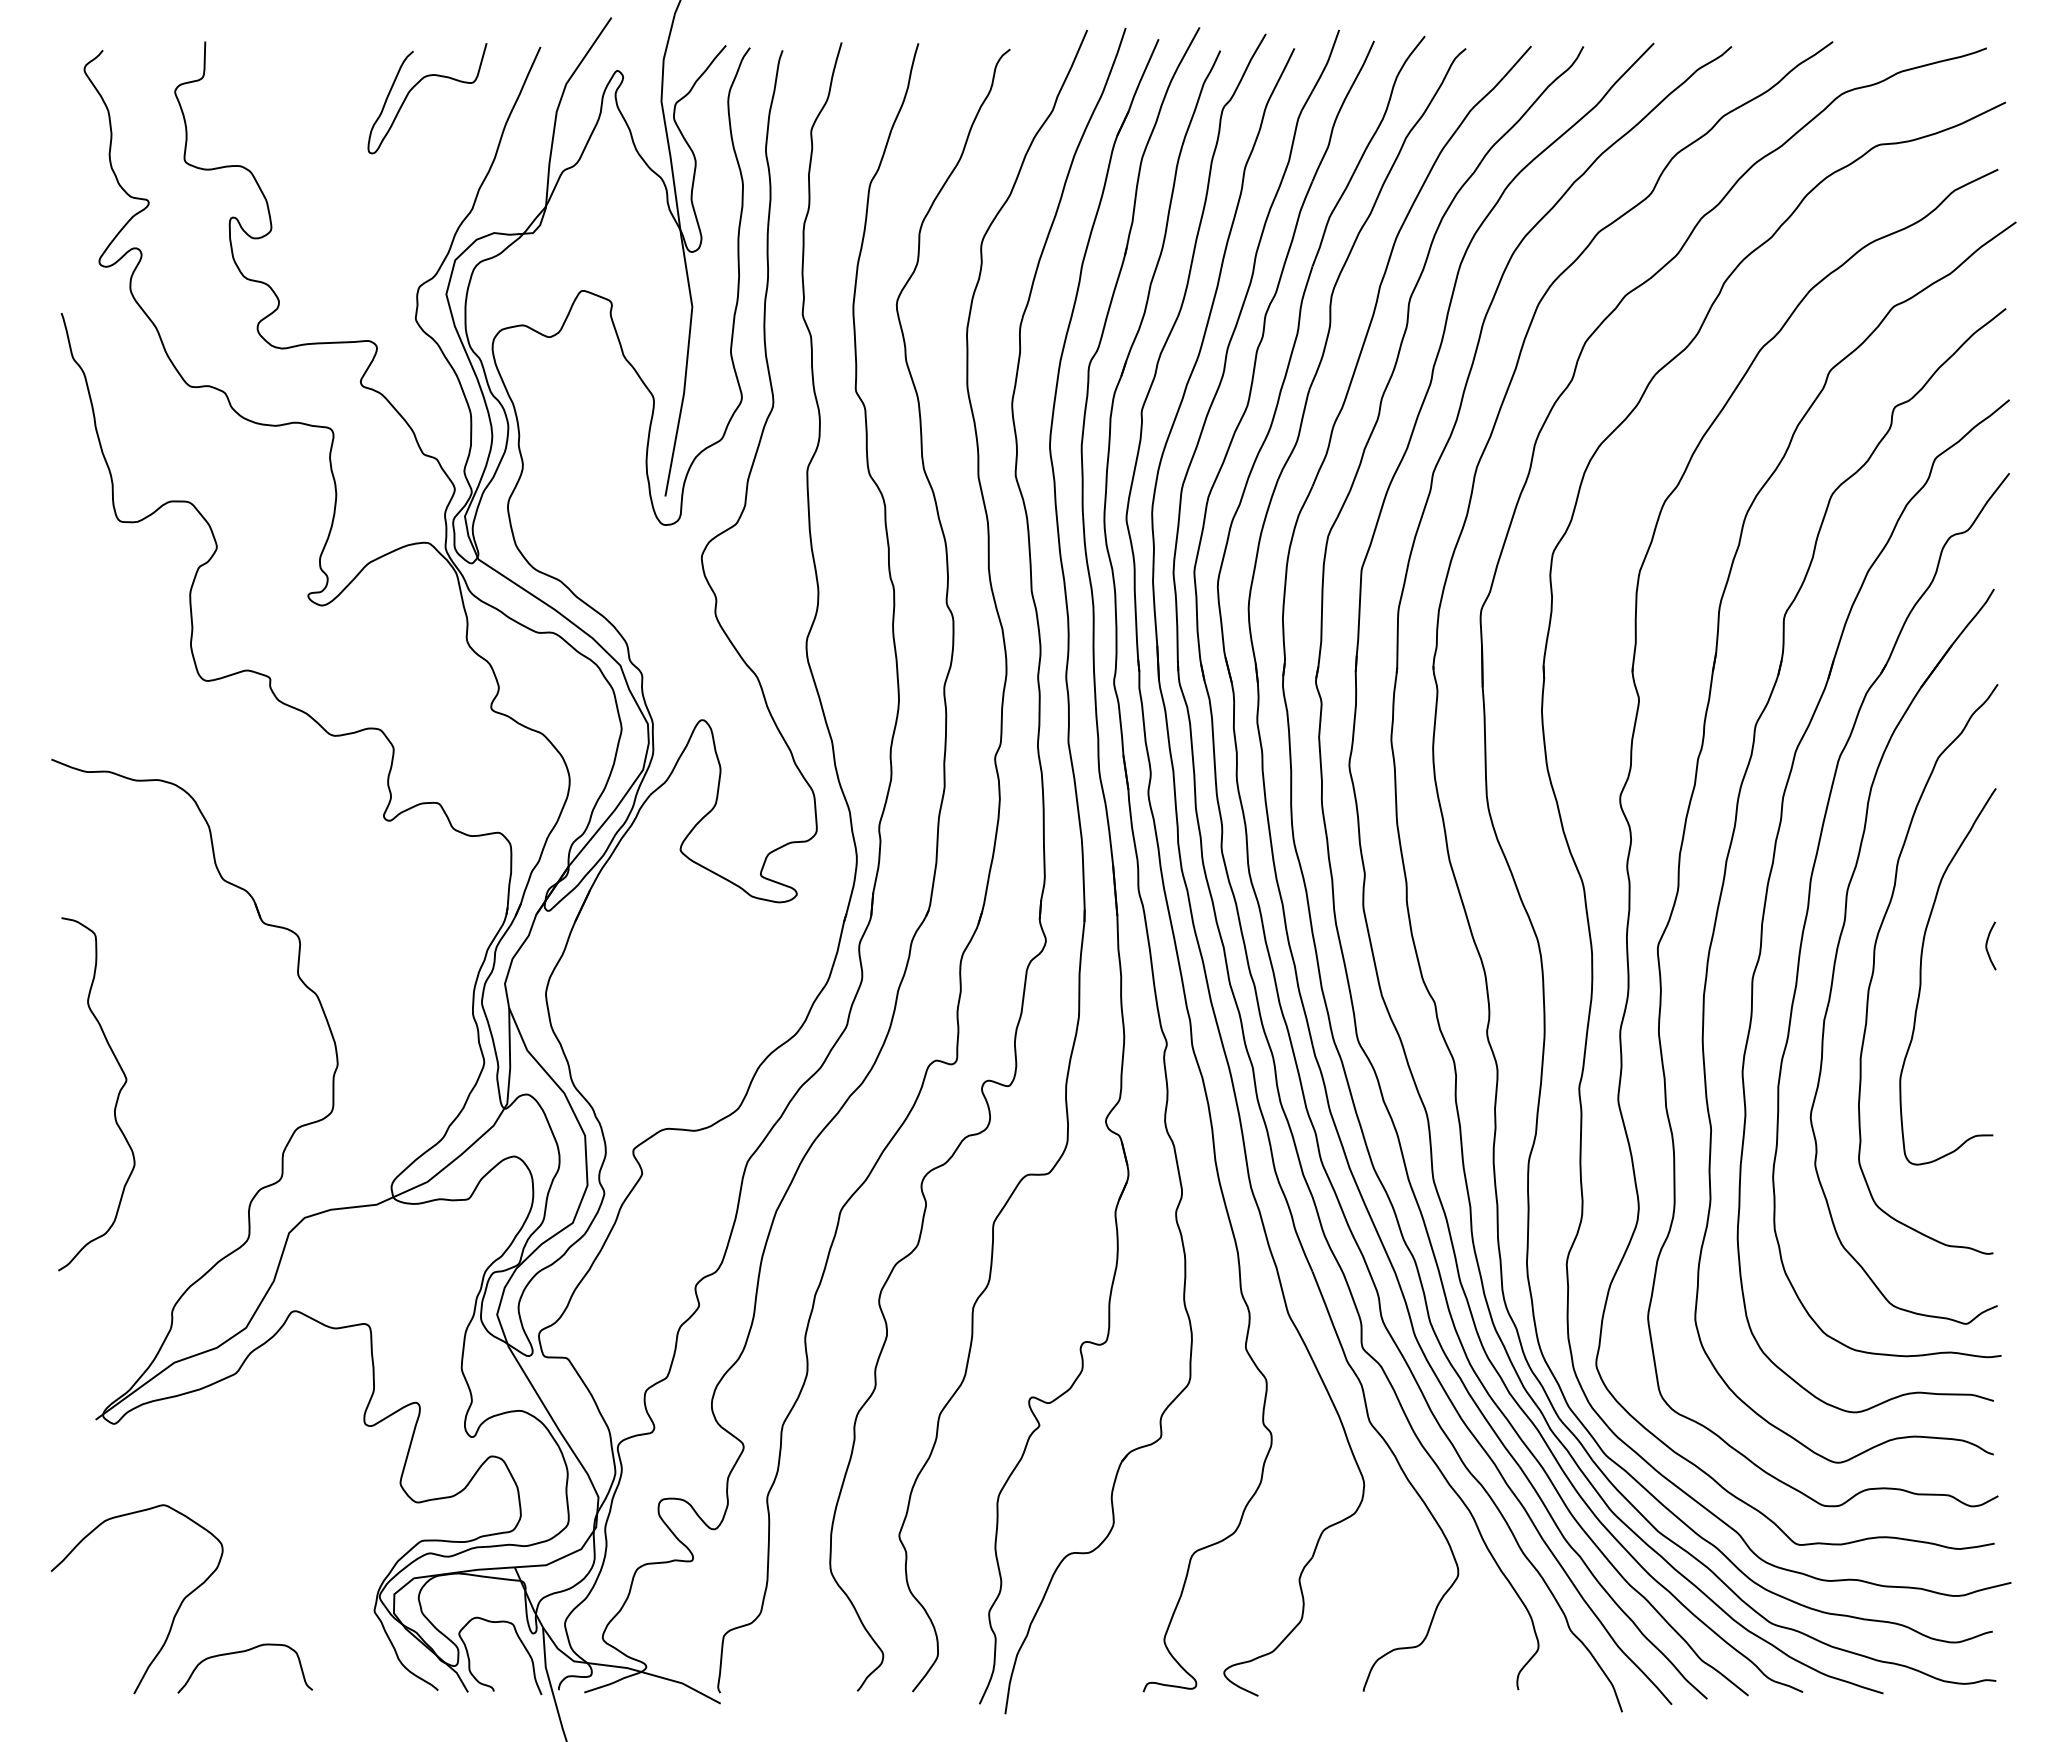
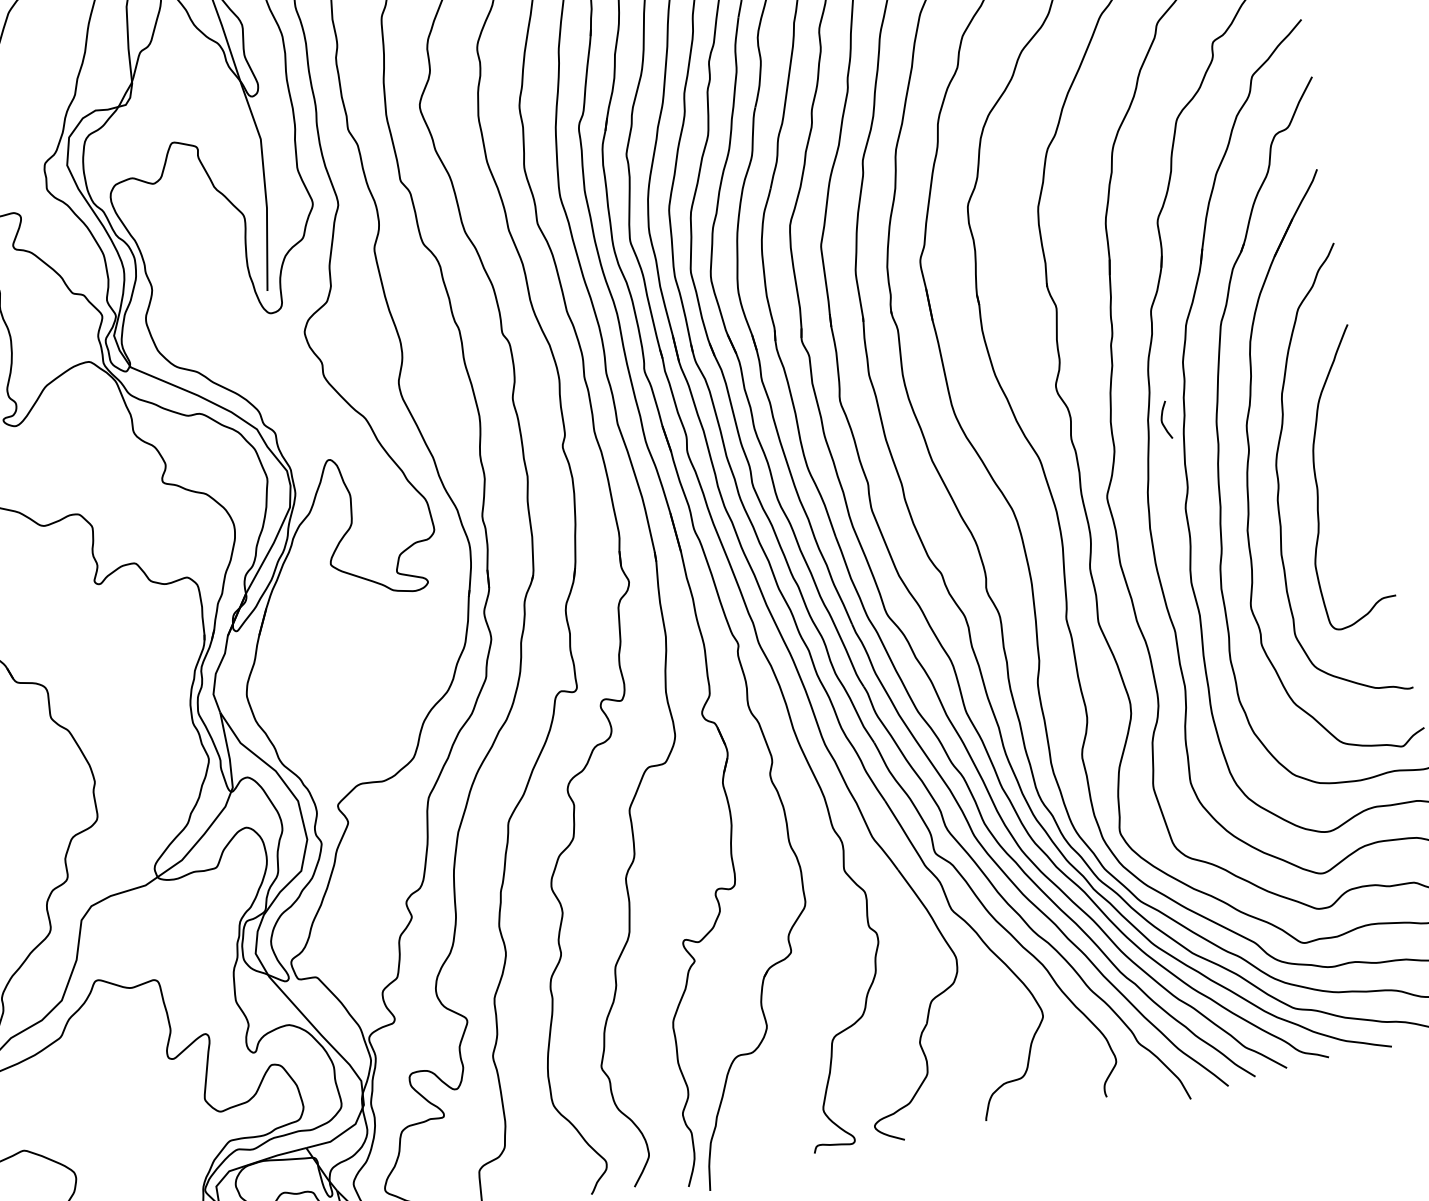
curve: (1987, 945) -> (1162, 420), moved

